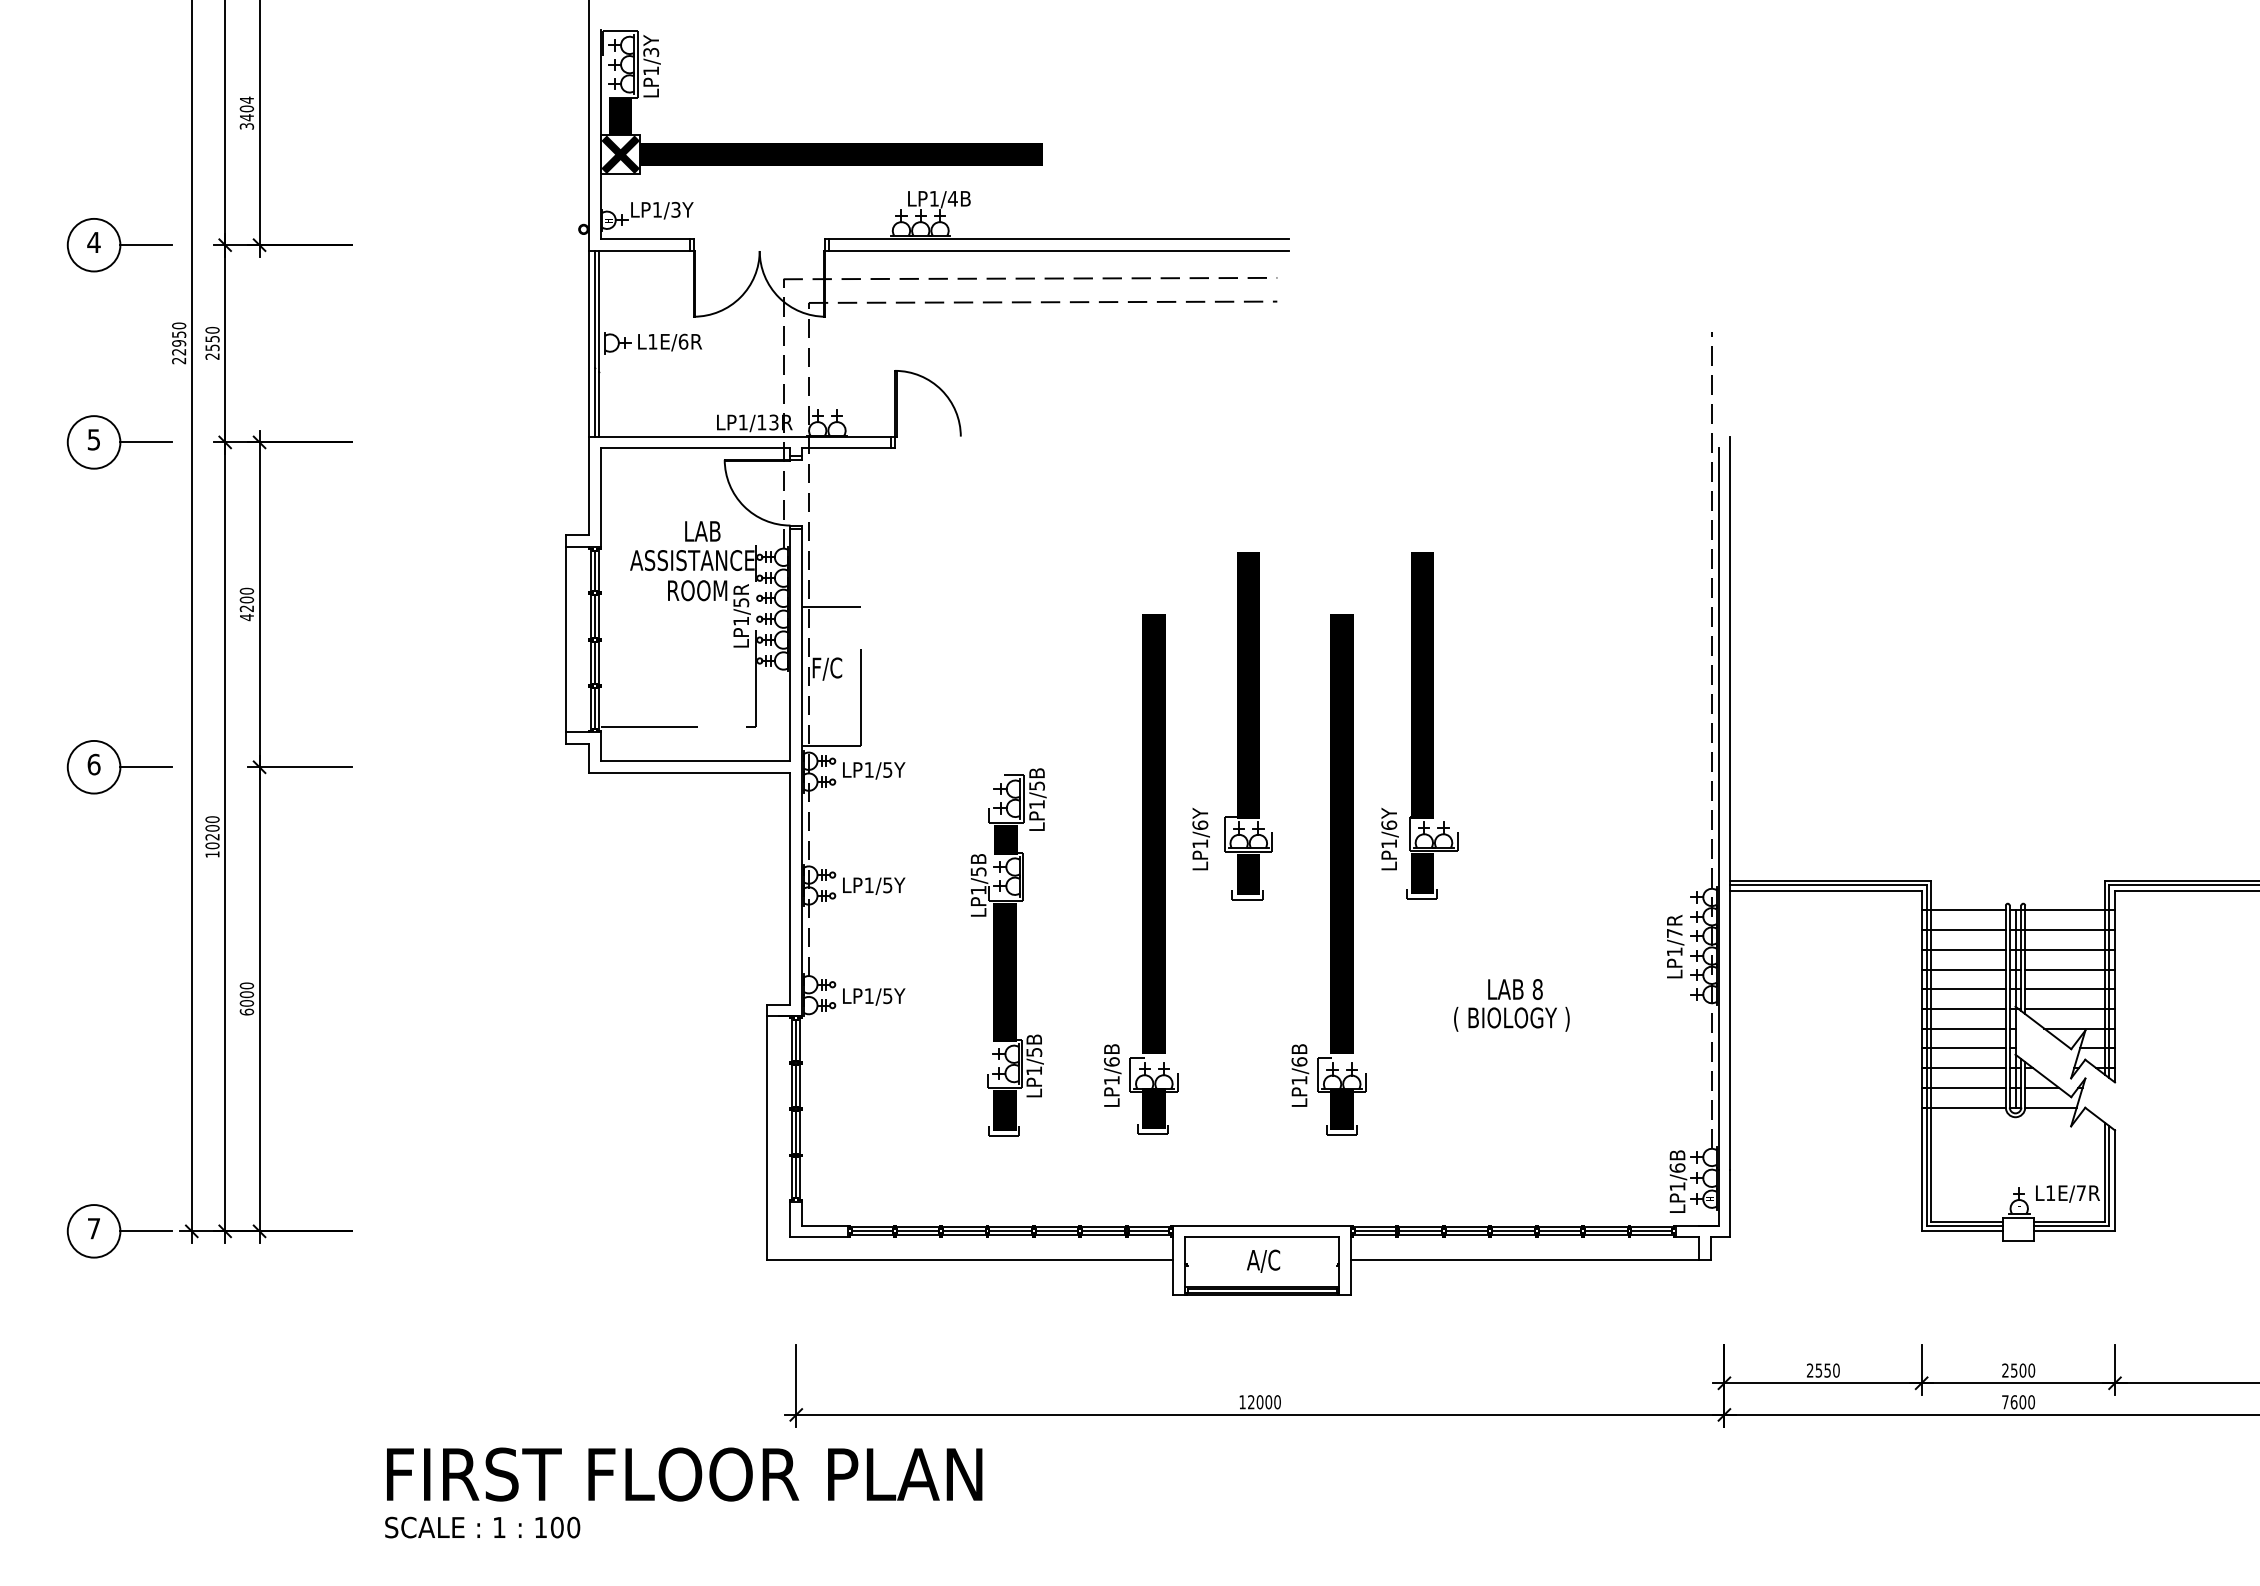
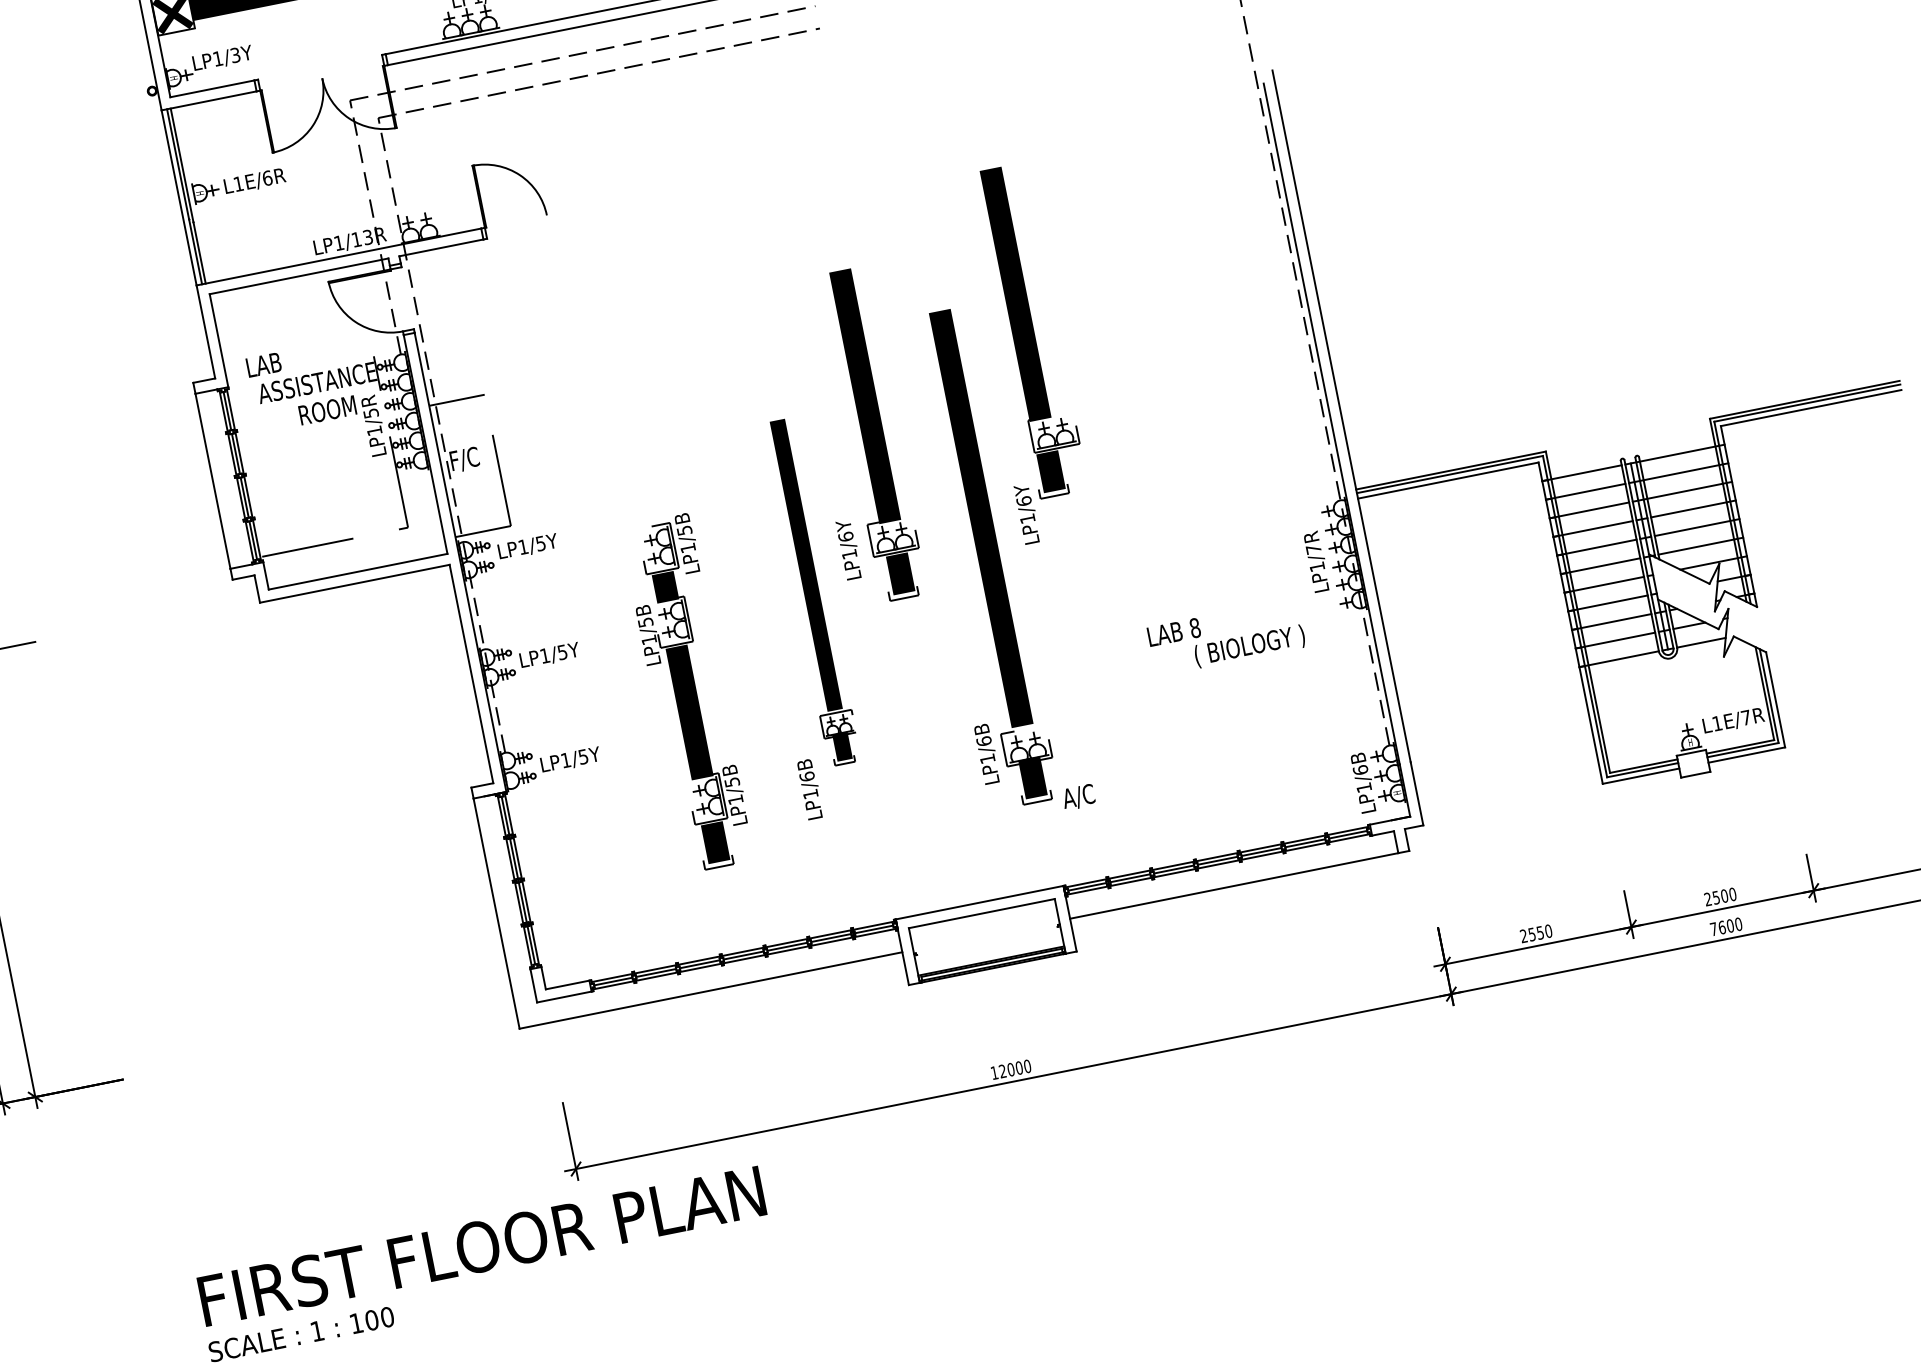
text: (702, 531) -> (263, 365), moved
part: (1432, 725) -> (1032, 330), moved
part: (1153, 874) -> (811, 592), size x0.7
text: (1511, 1019) -> (1249, 646), moved
text: (1263, 1260) -> (1078, 796), moved

